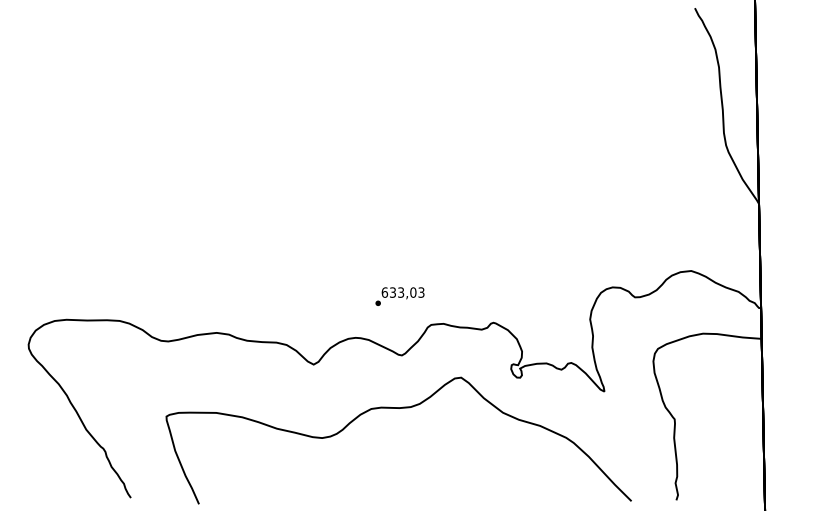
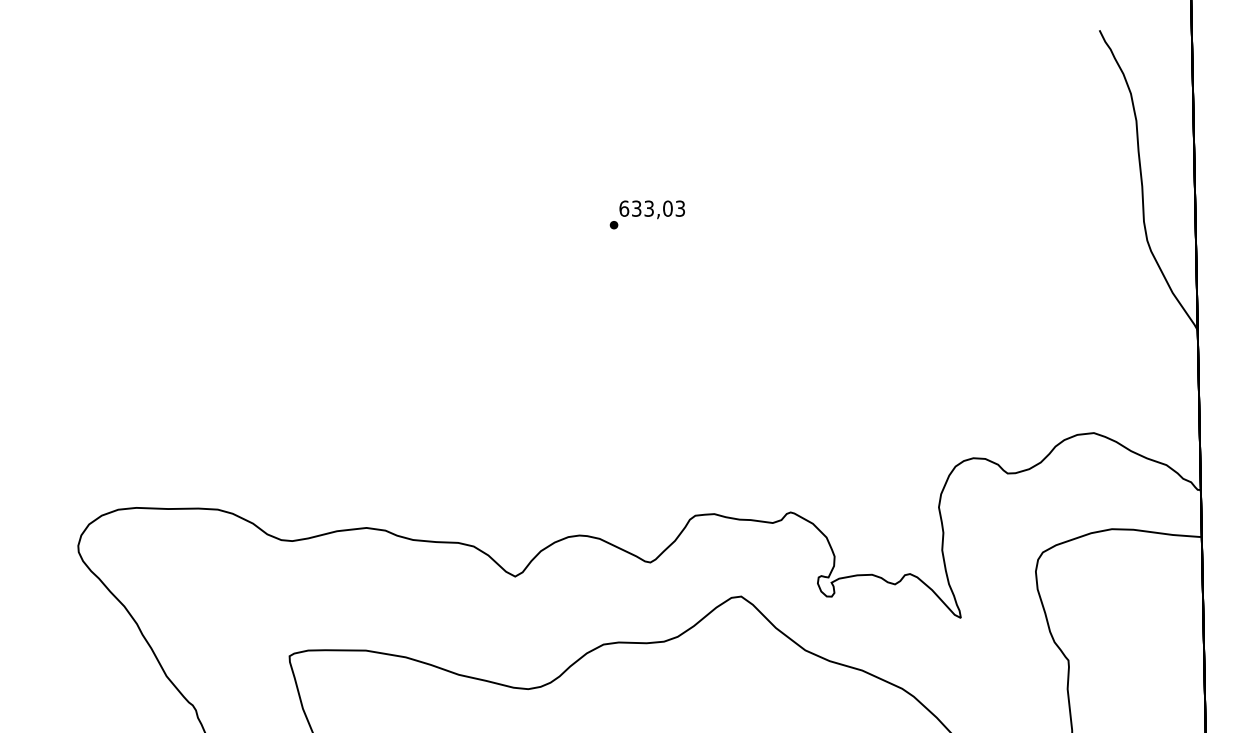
text: (399, 296) -> (646, 214), moved

